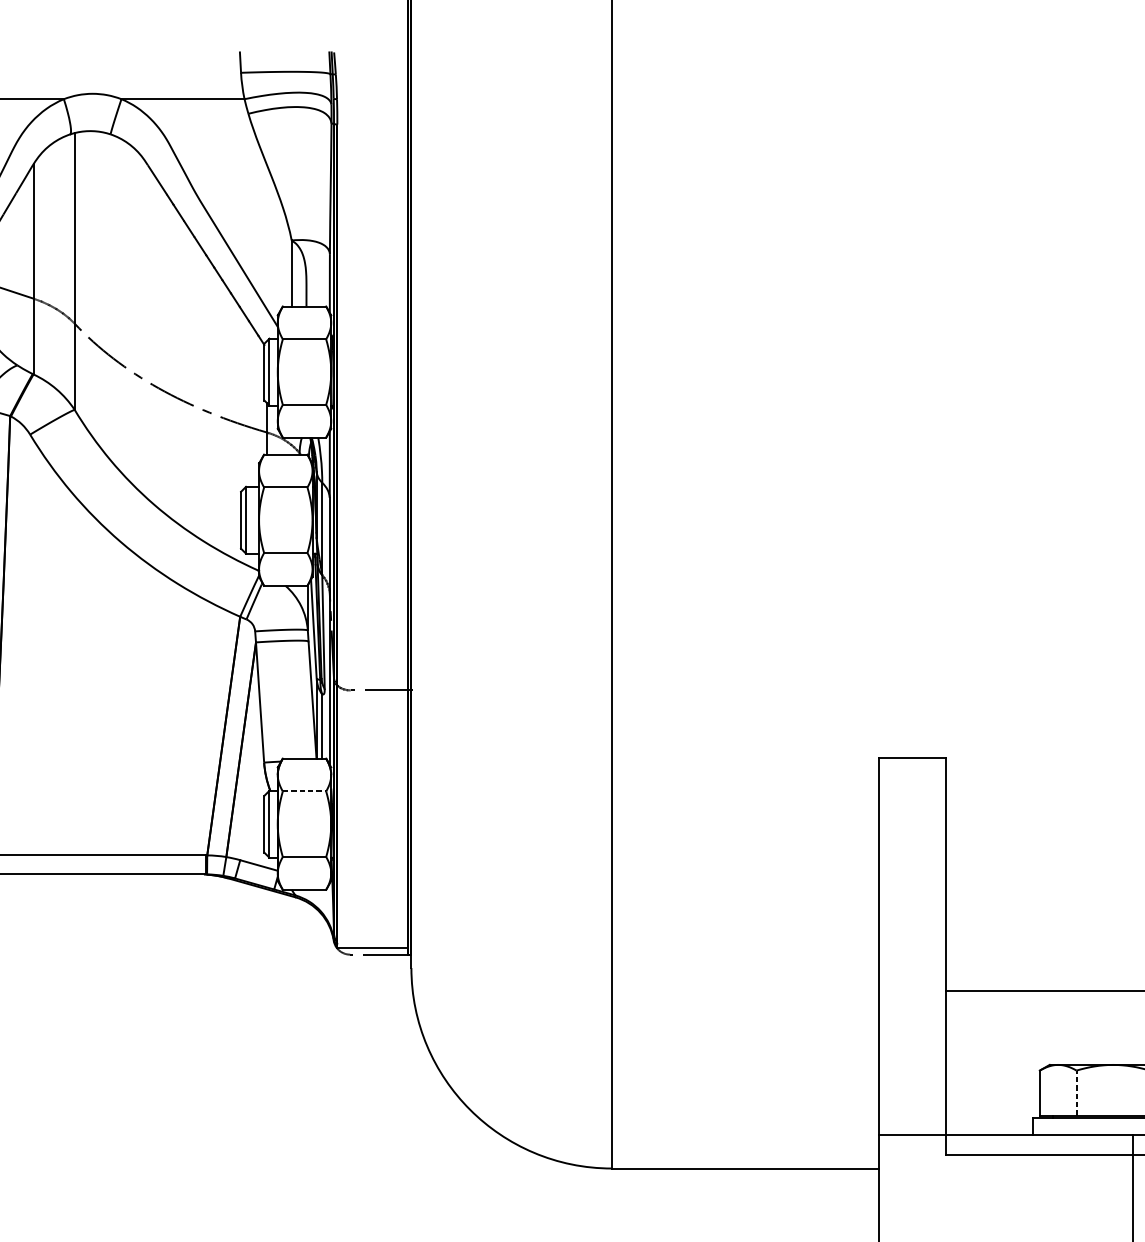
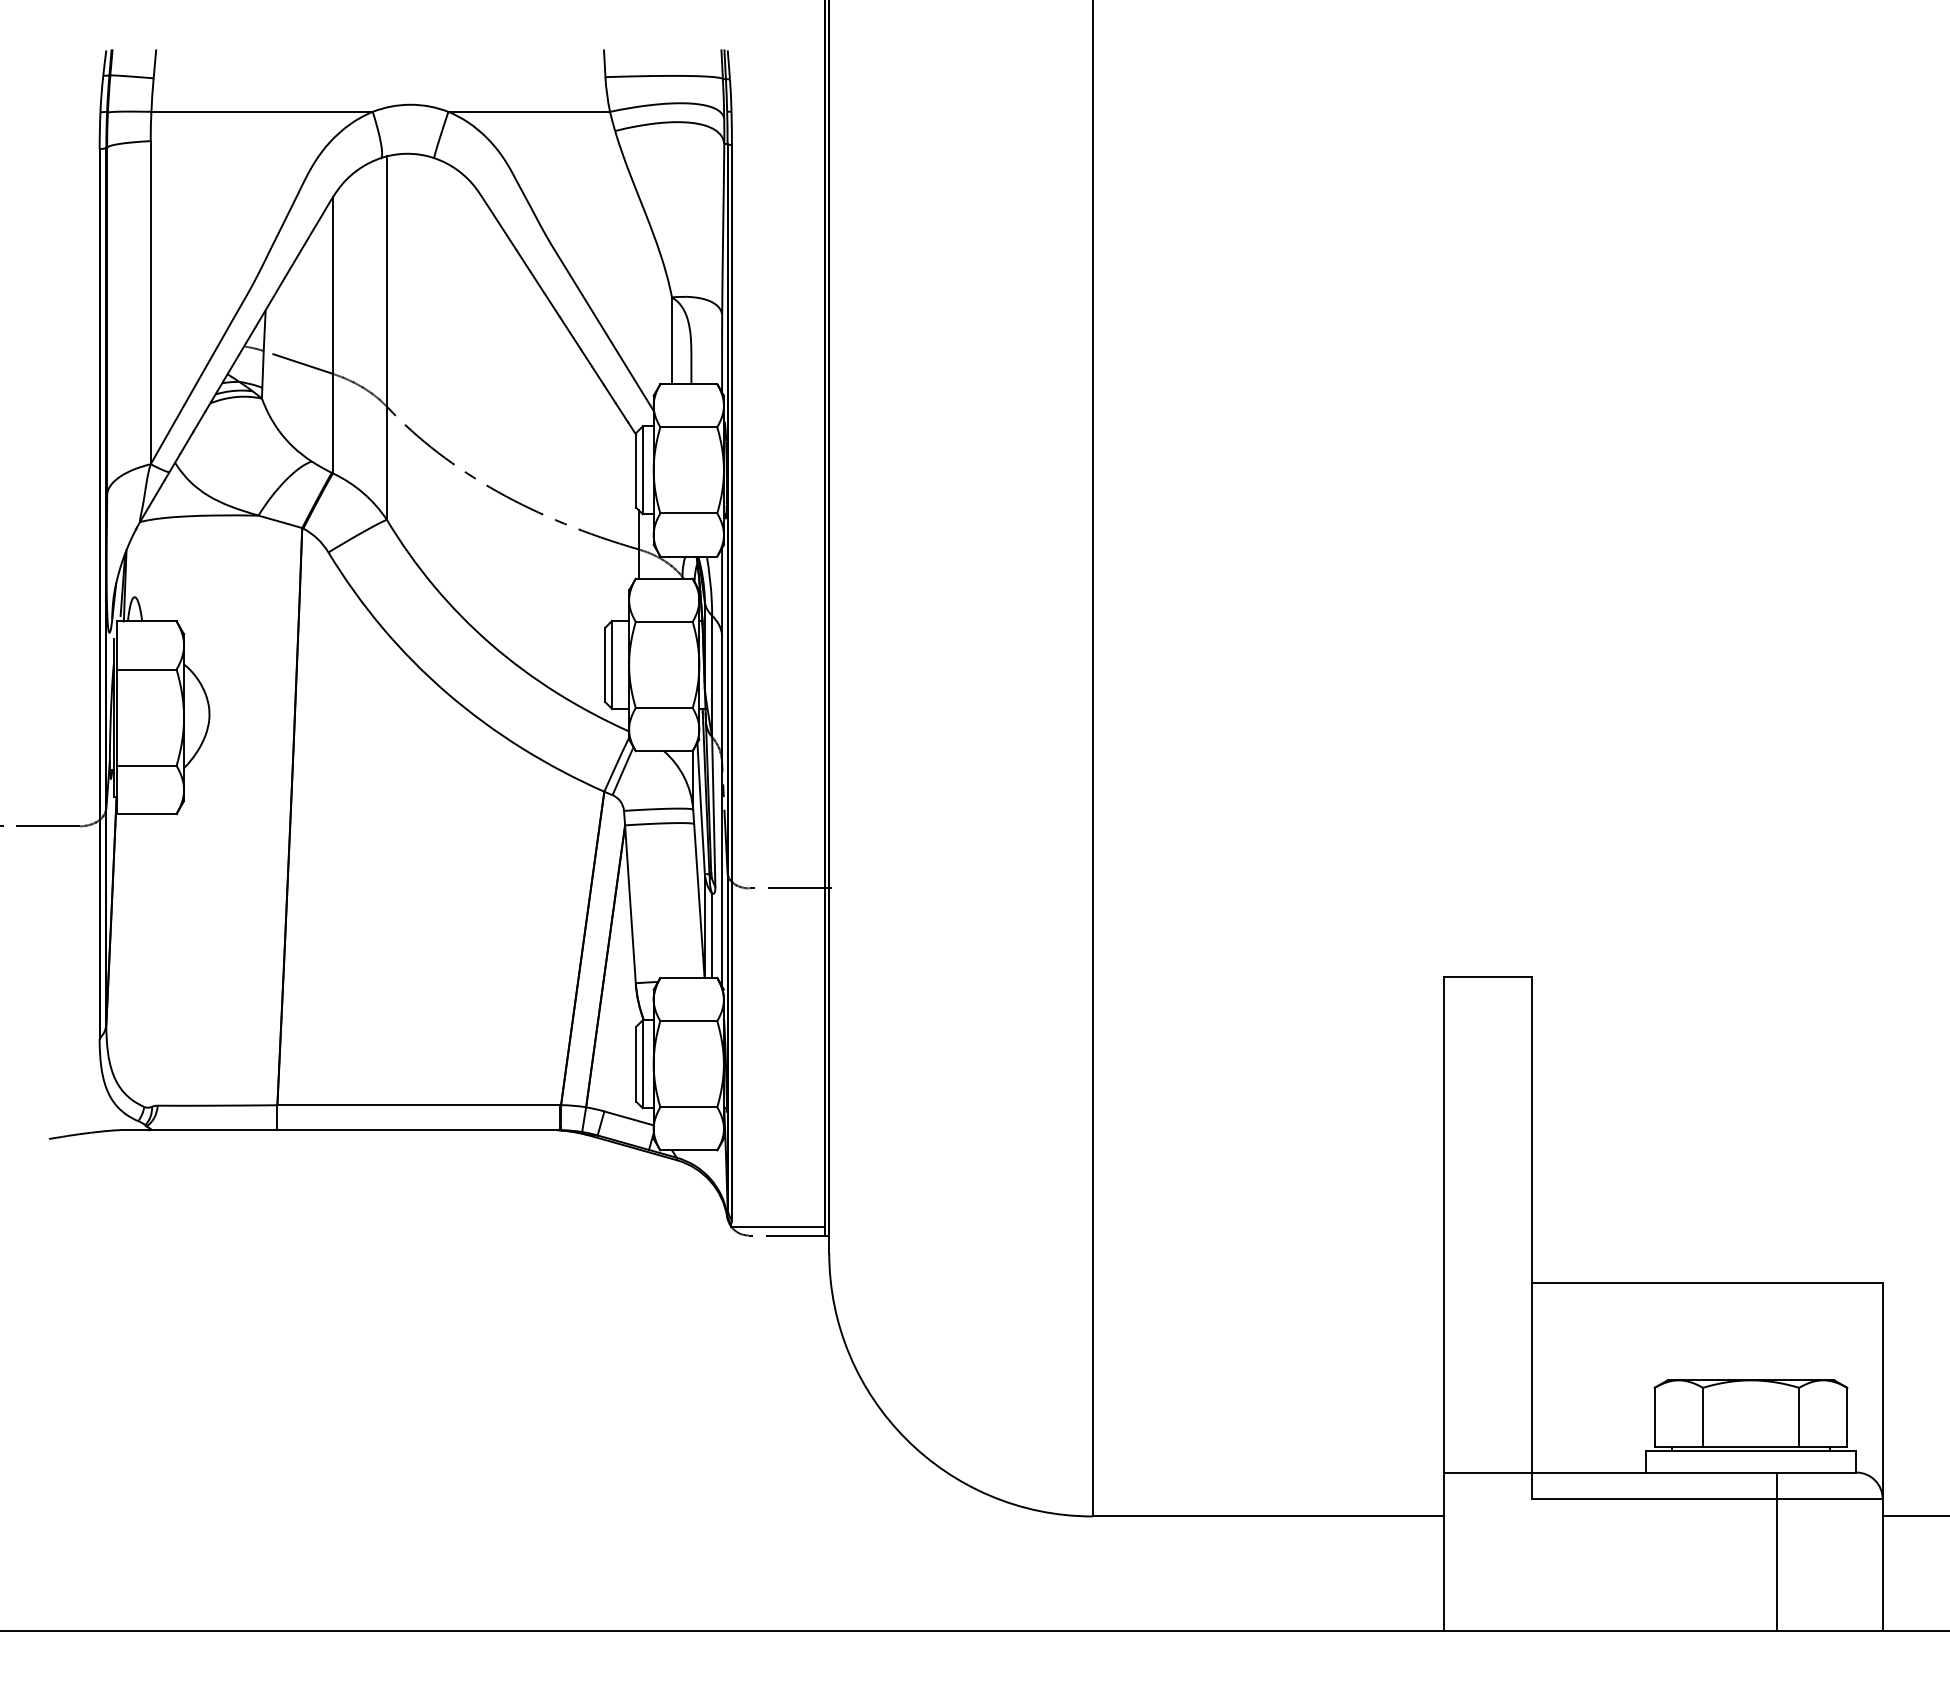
line: (305, 791) -> (689, 1021), dashed -> solid
line: (1076, 1093) -> (1702, 1417), dashed -> solid

